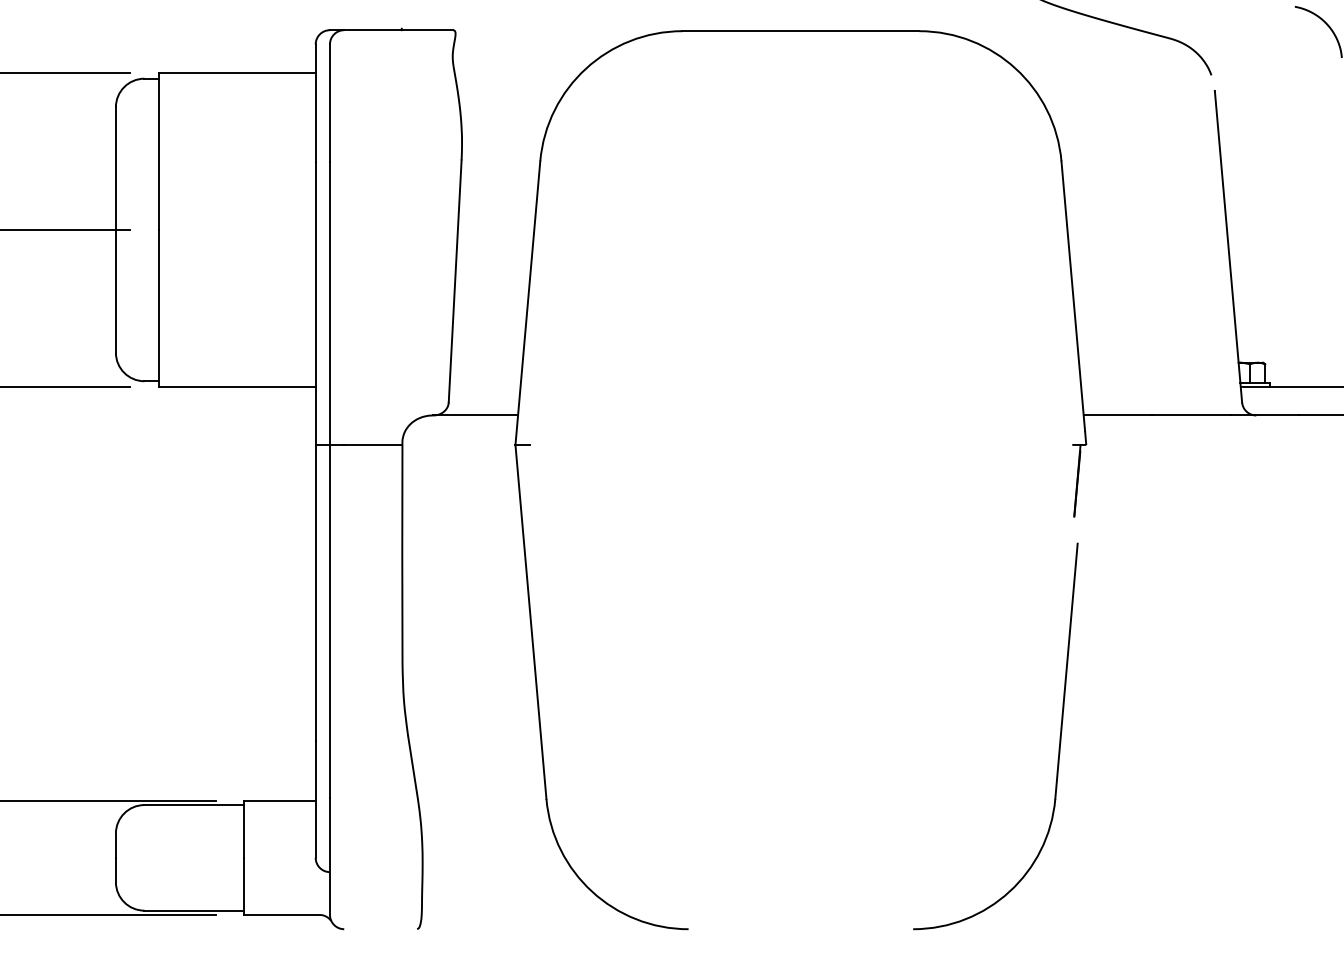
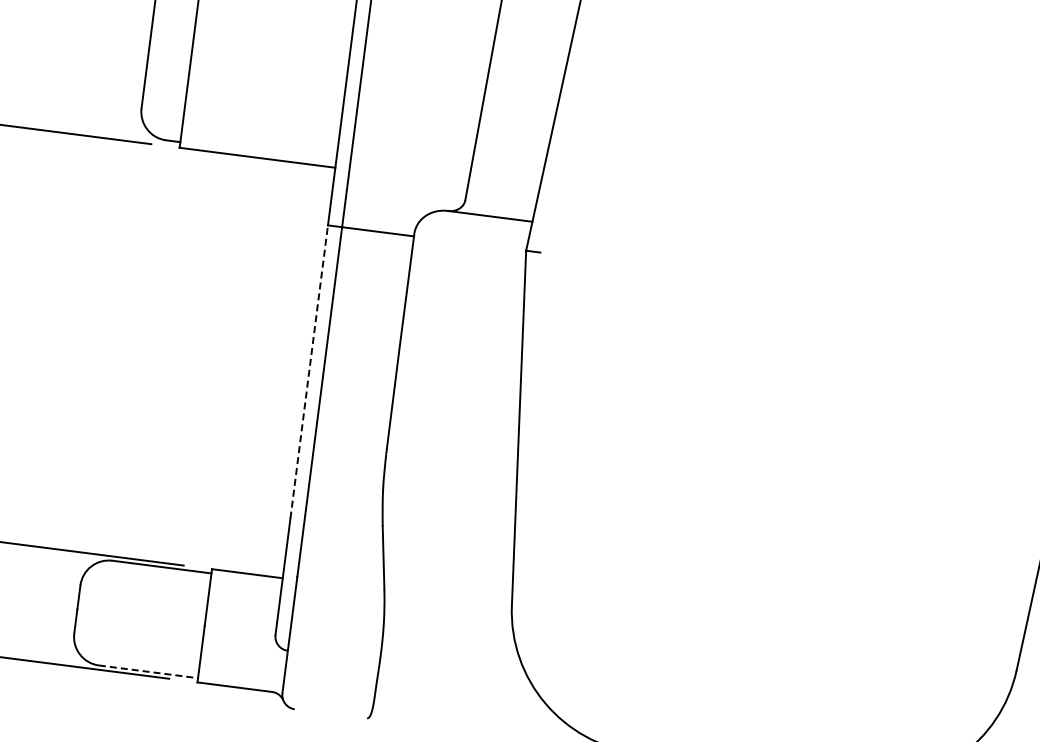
line: (315, 592) -> (309, 371), solid -> dashed
line: (194, 910) -> (148, 671), solid -> dashed

